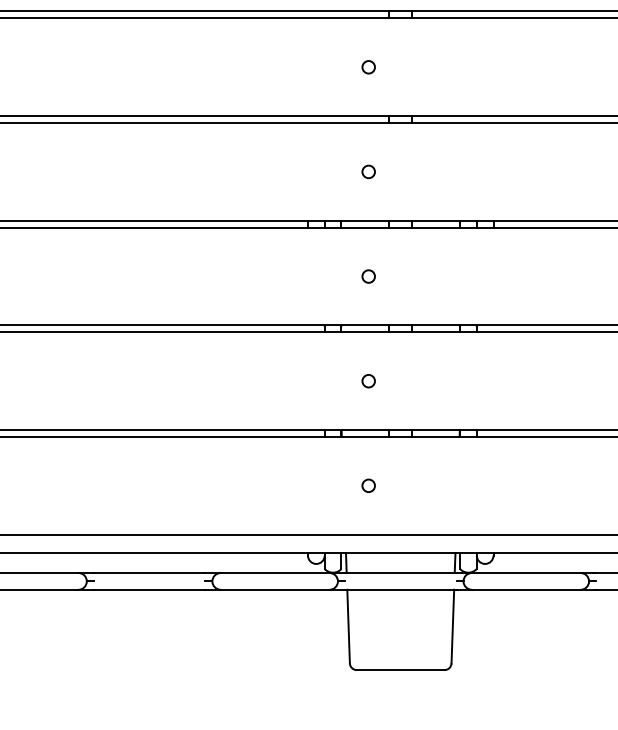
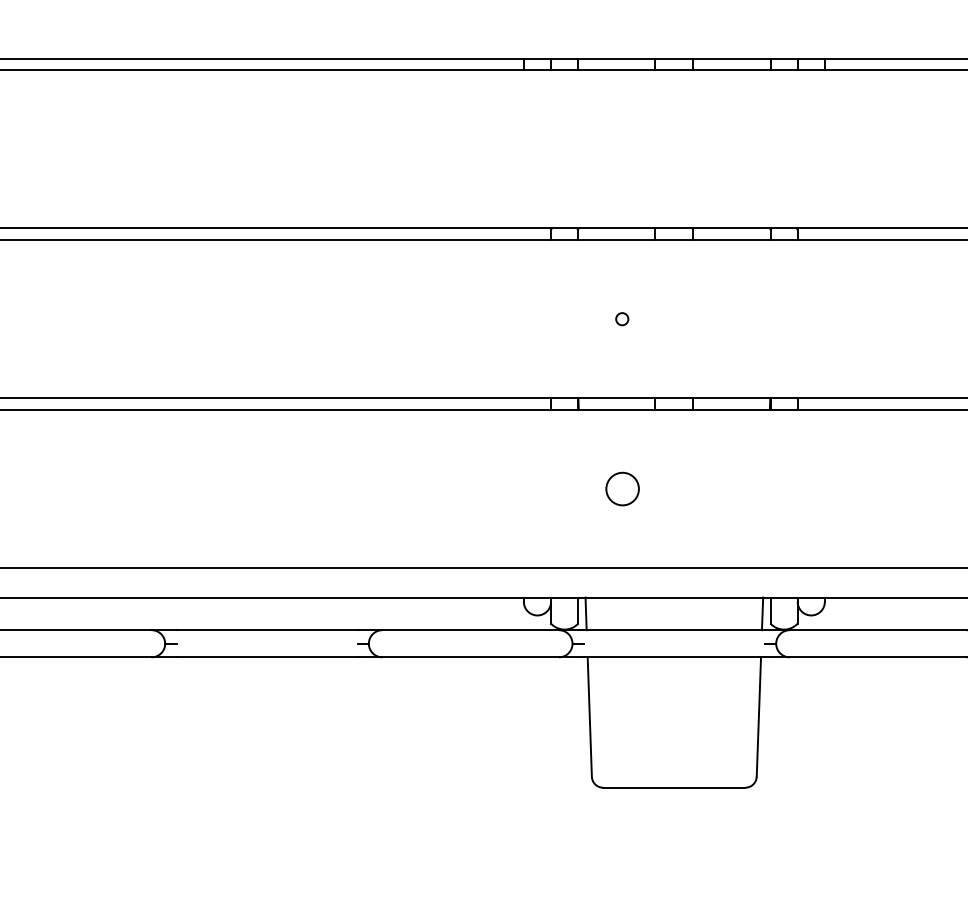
circle: (368, 276) -> (622, 149), removed
circle: (368, 381) -> (622, 319), size x0.6
circle: (368, 485) -> (622, 488), size x1.6

